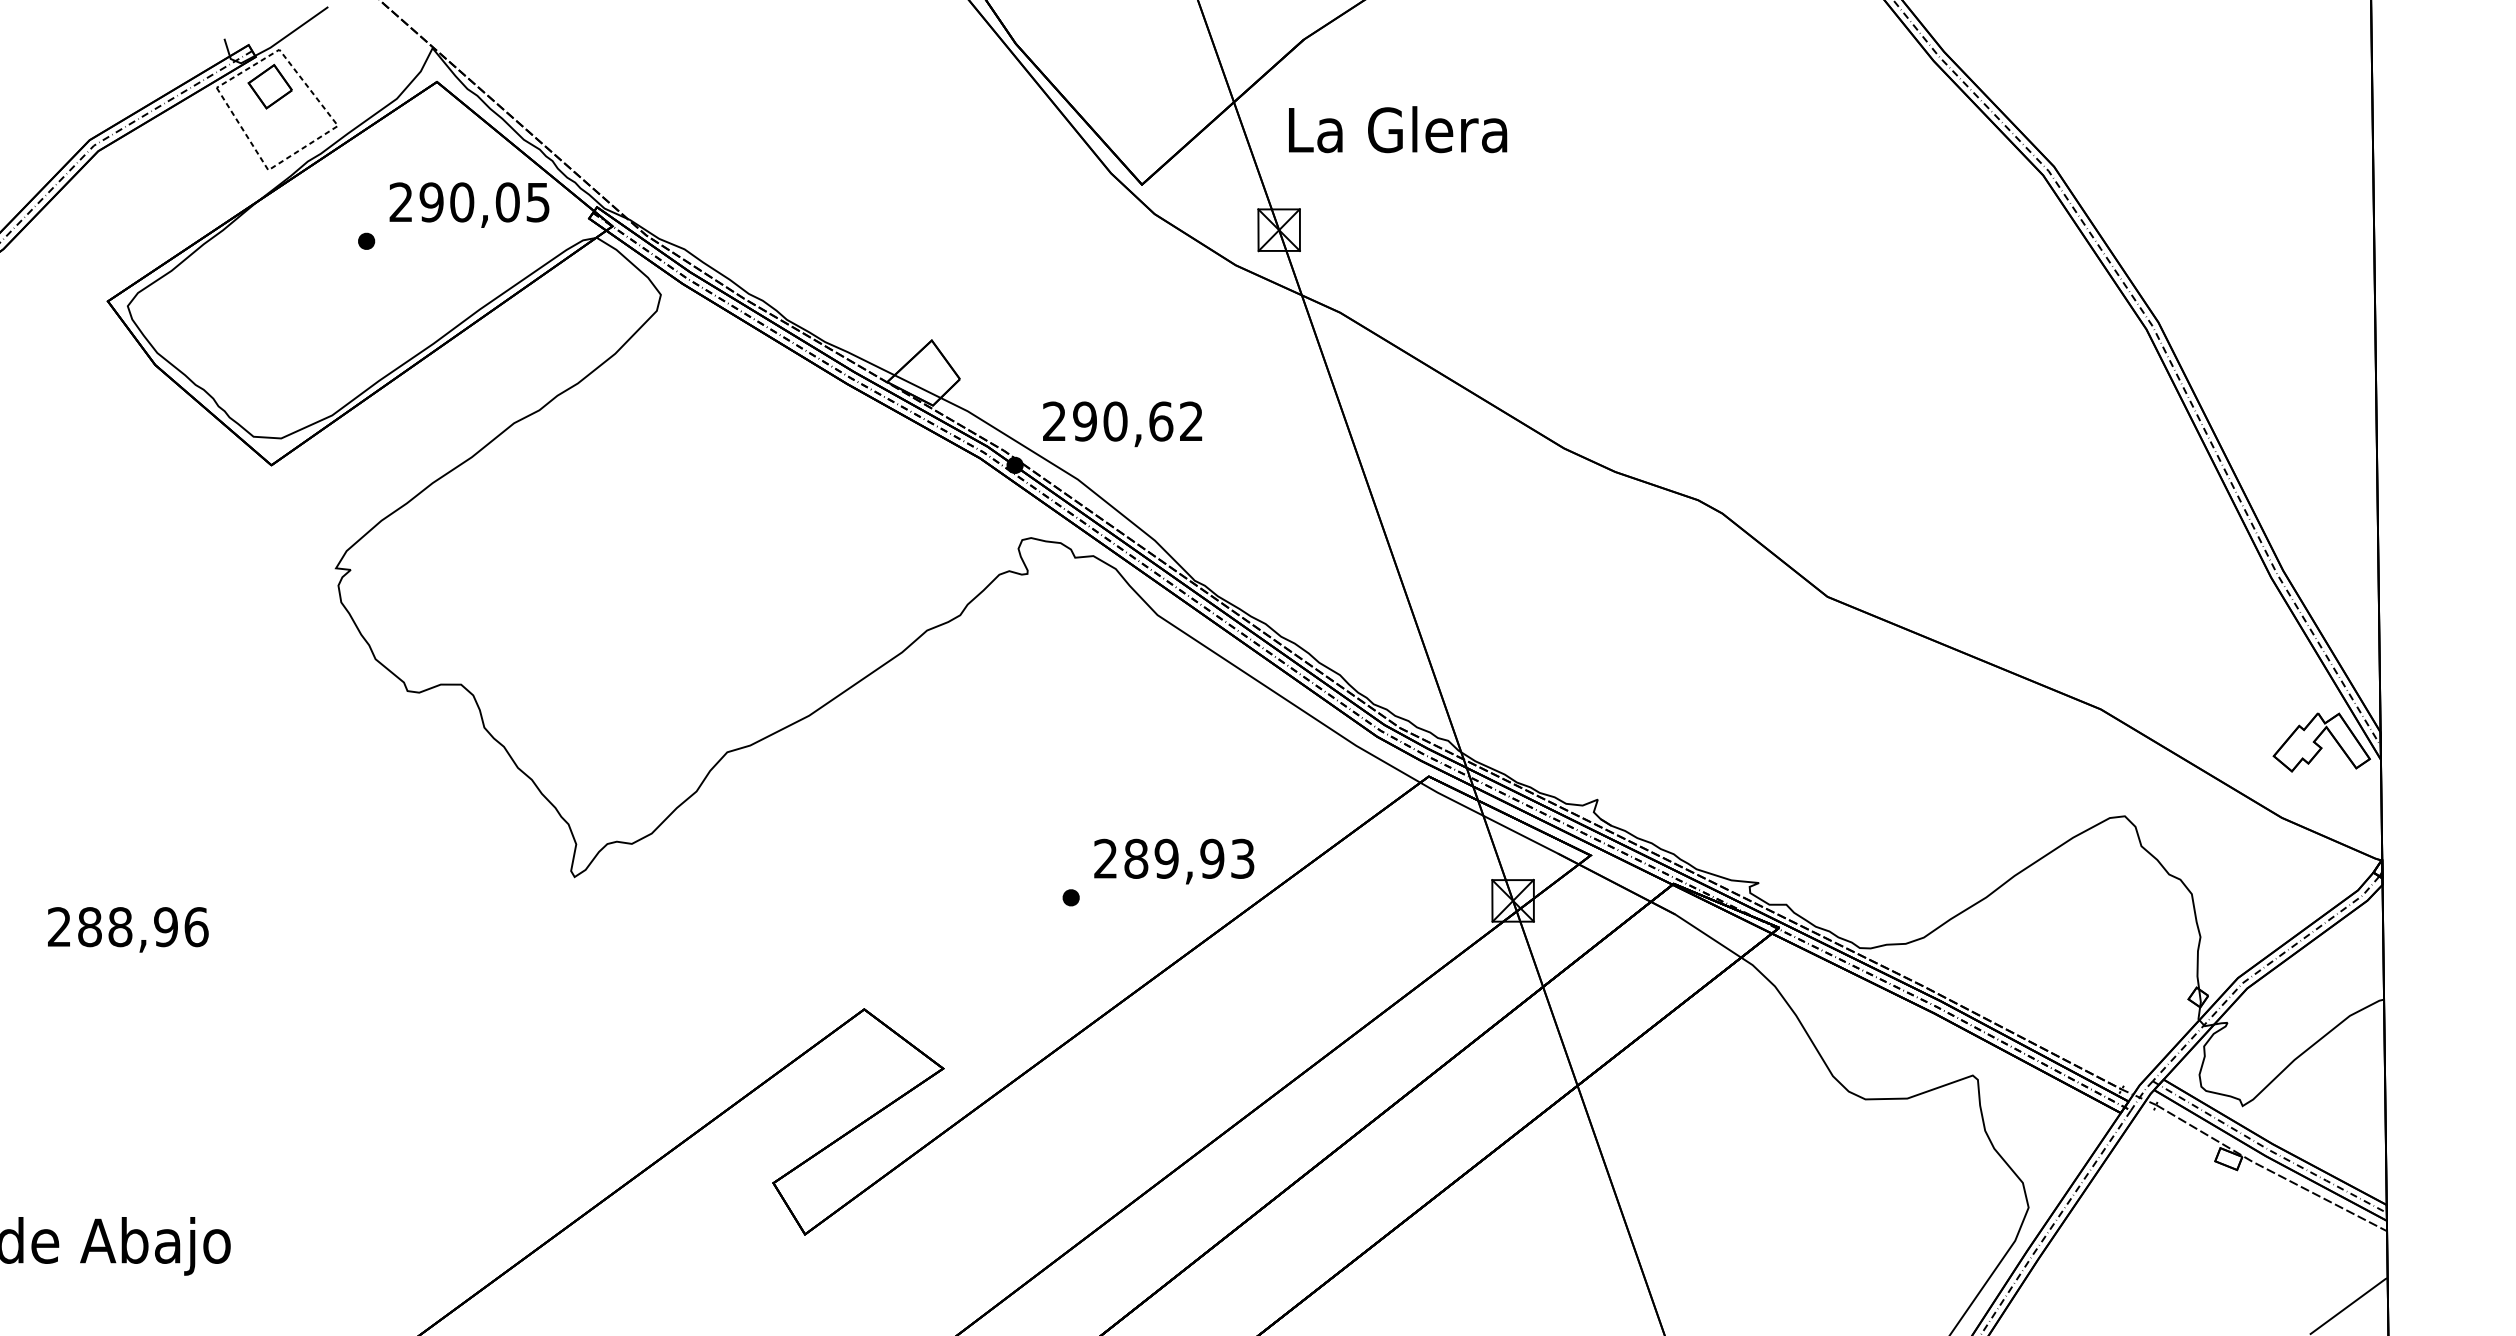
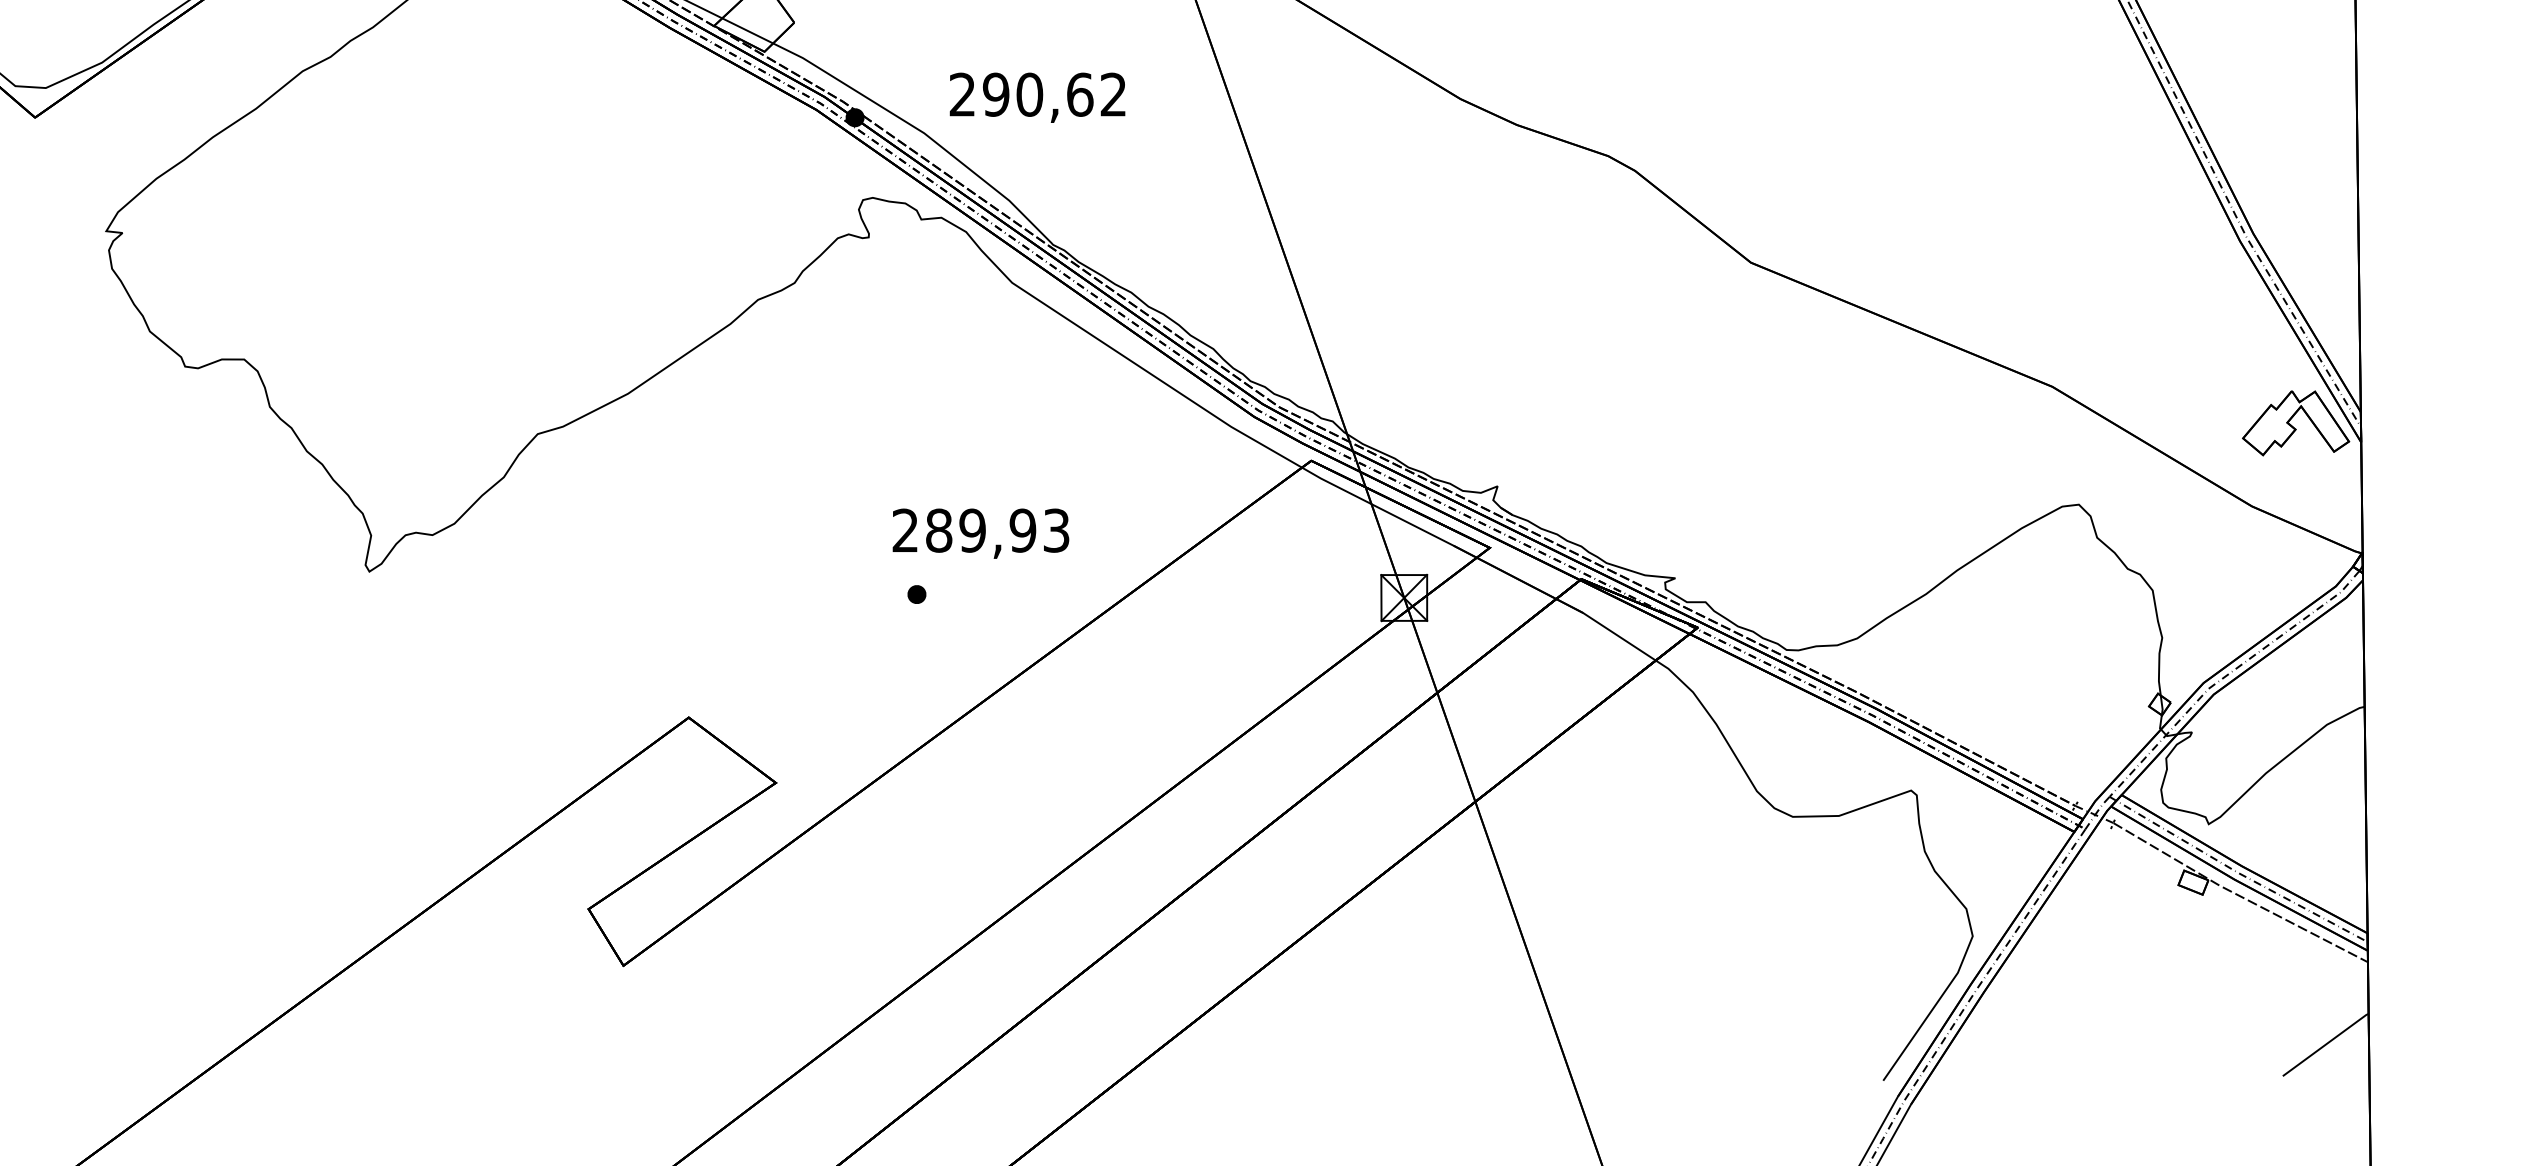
text: (1122, 424) -> (1037, 98), moved
text: (1174, 861) -> (981, 533), moved

